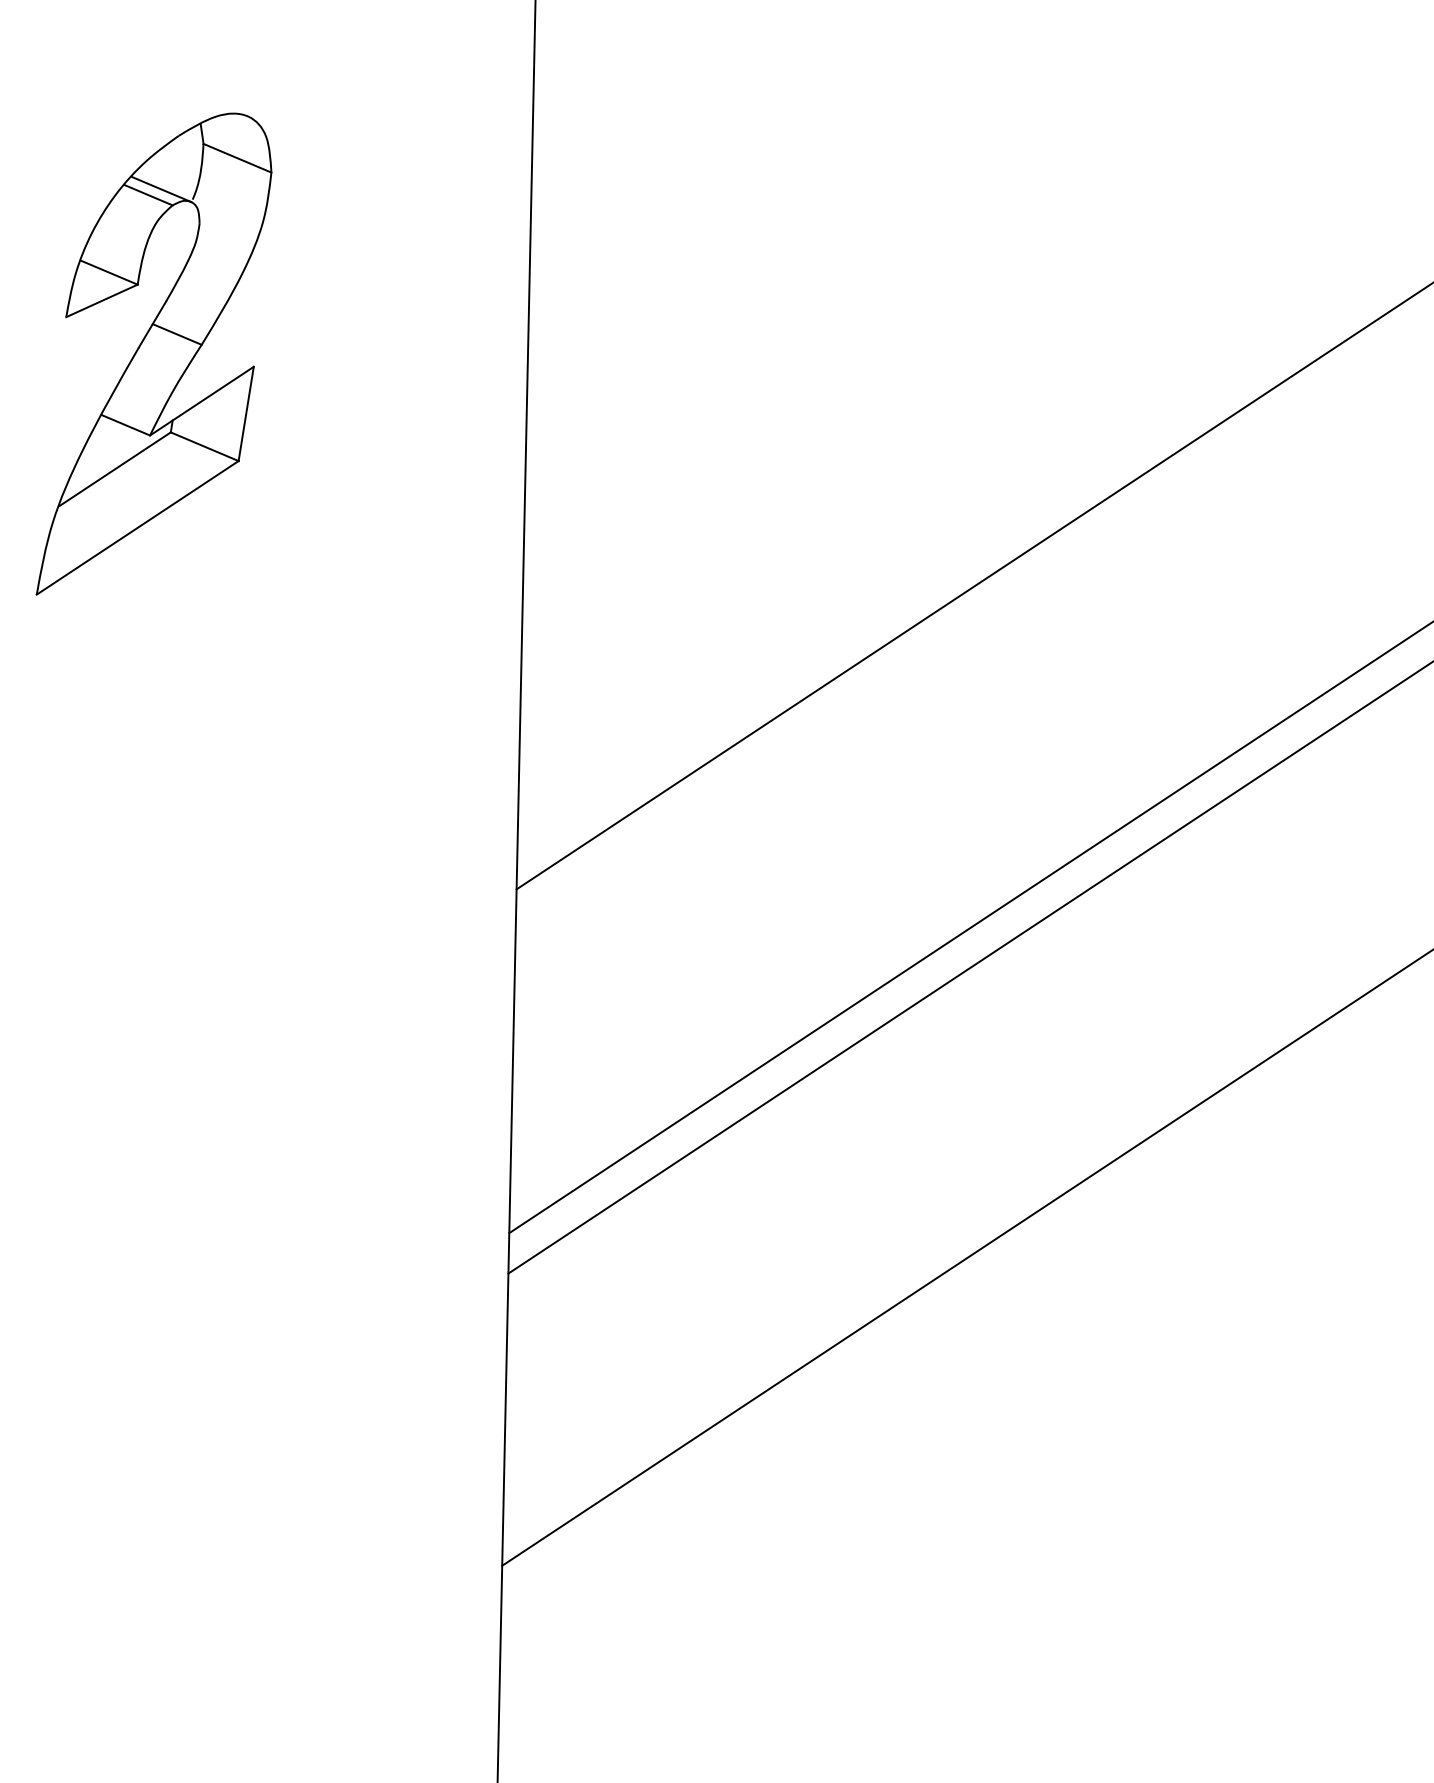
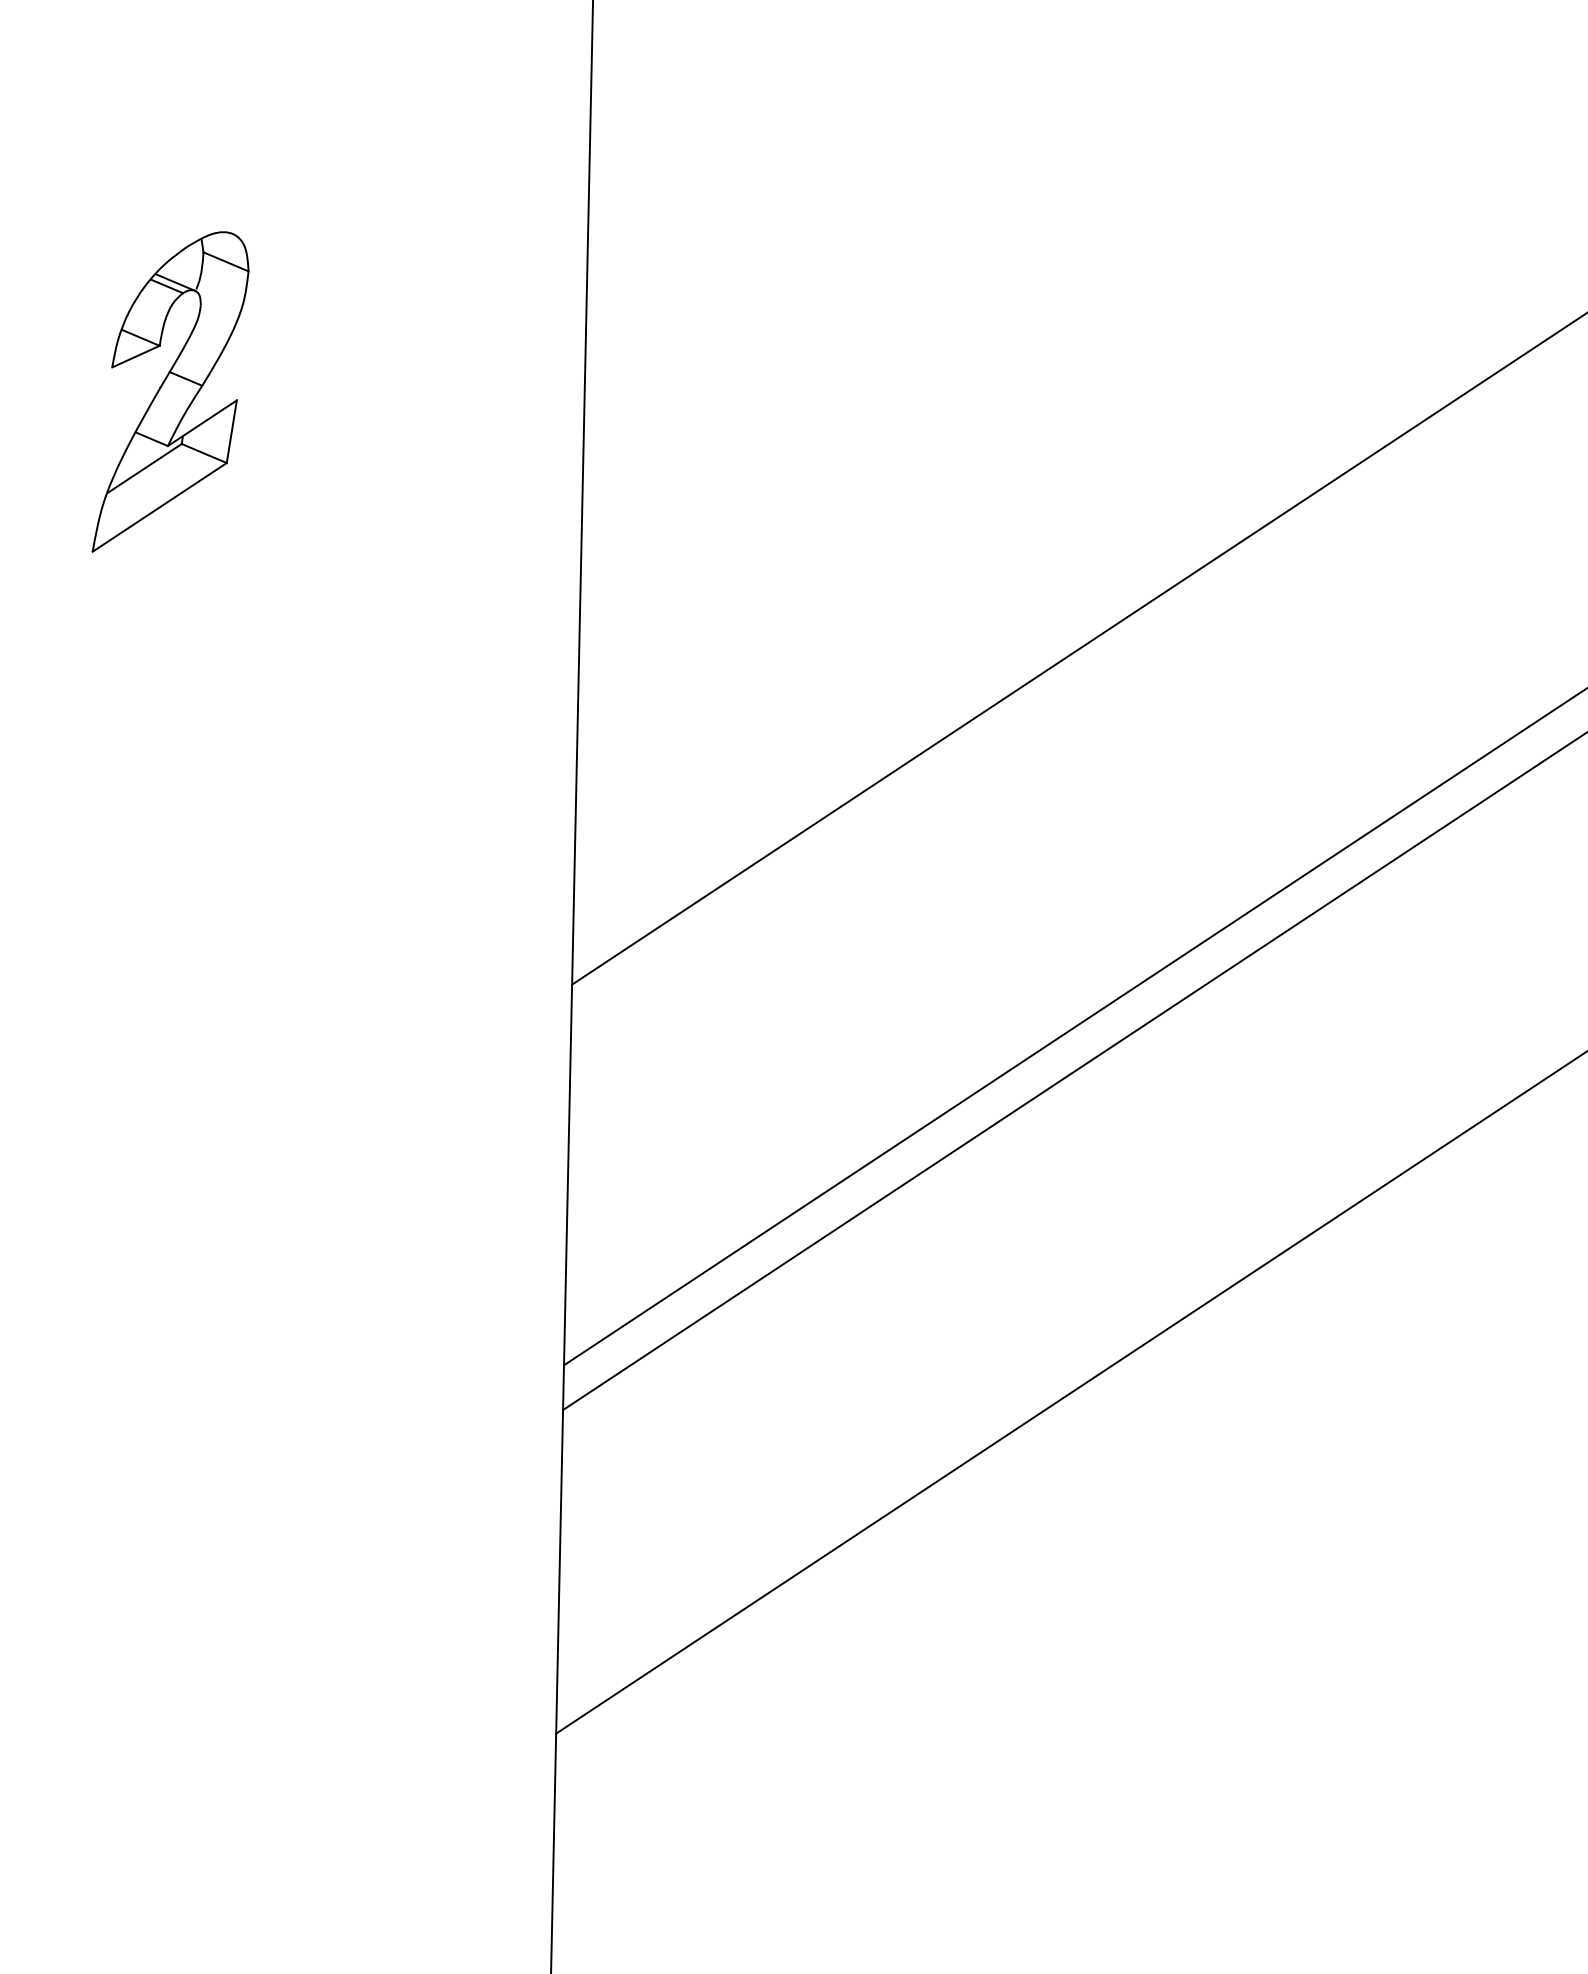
part: (153, 353) -> (170, 391), size x0.6

